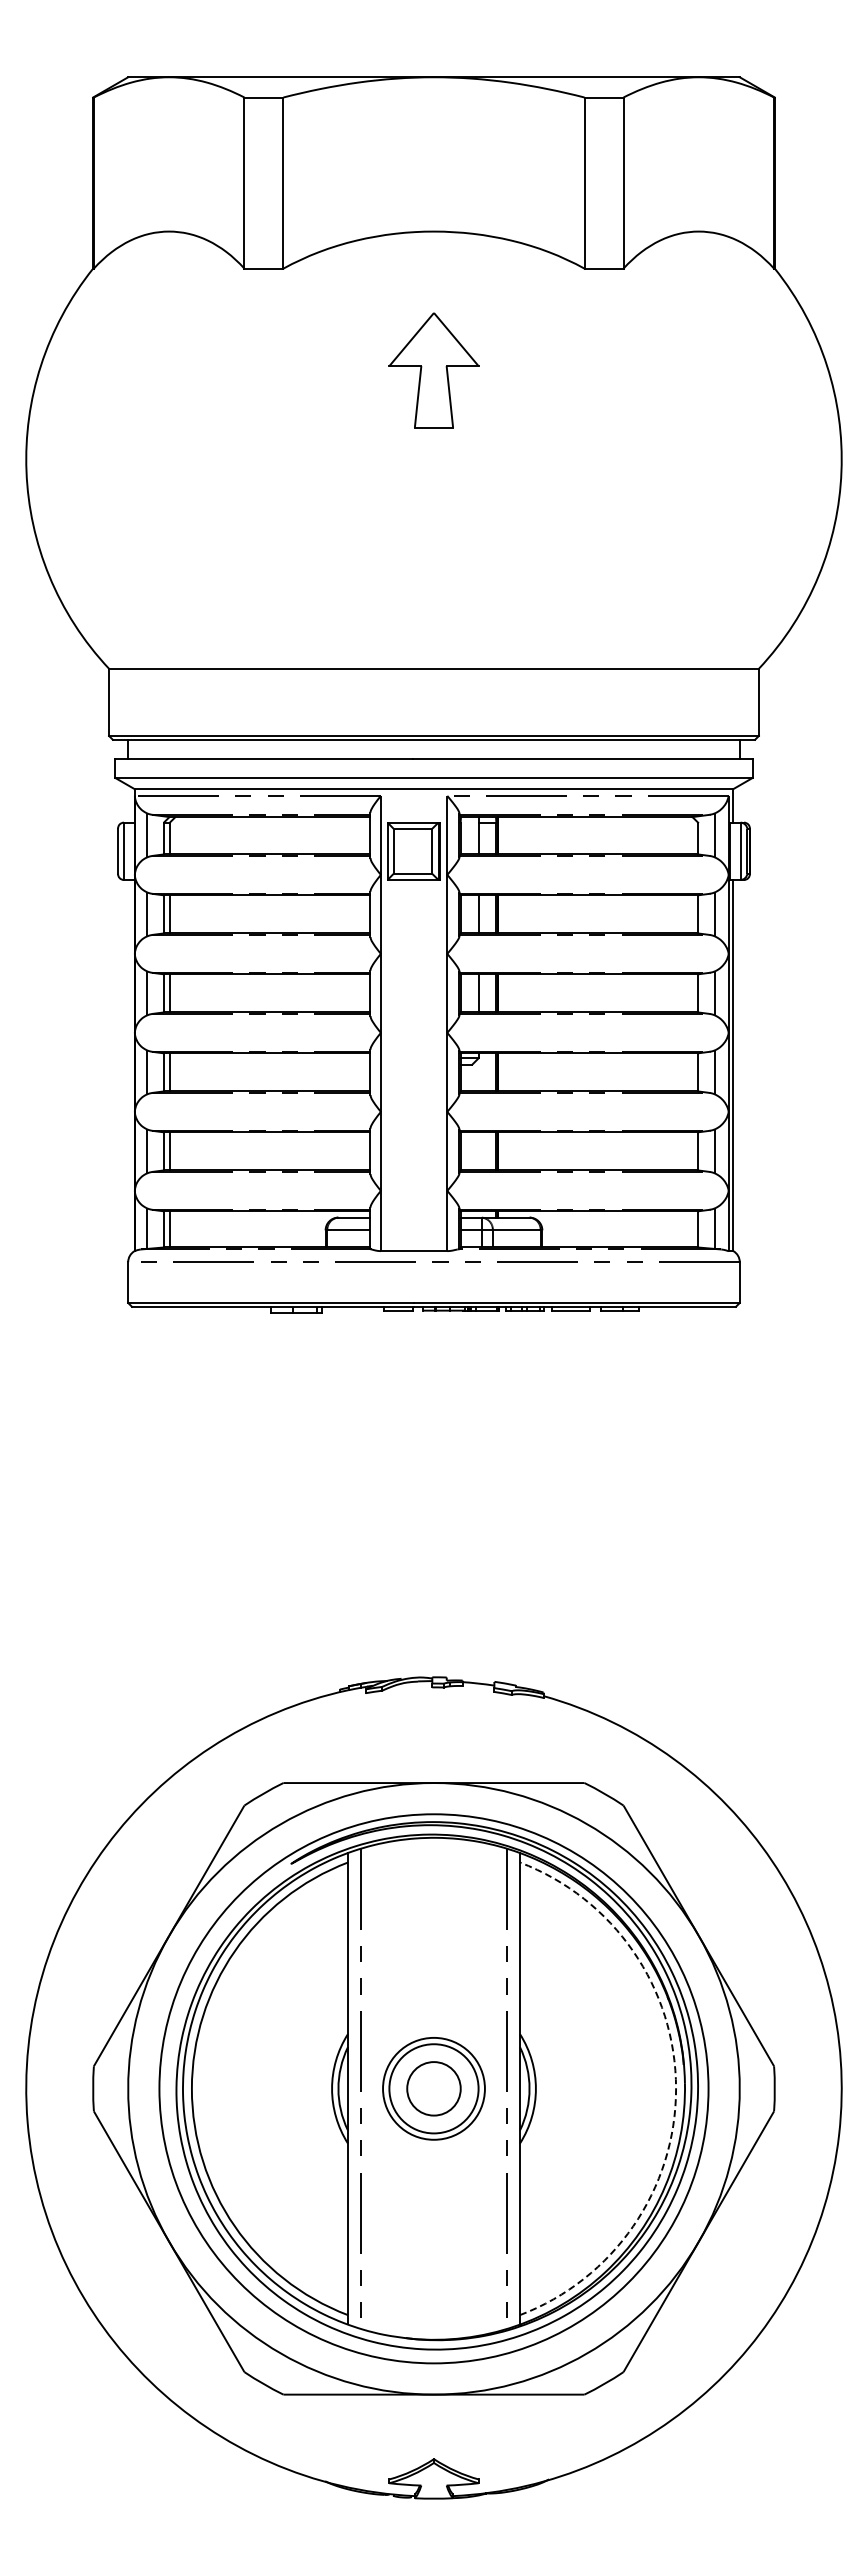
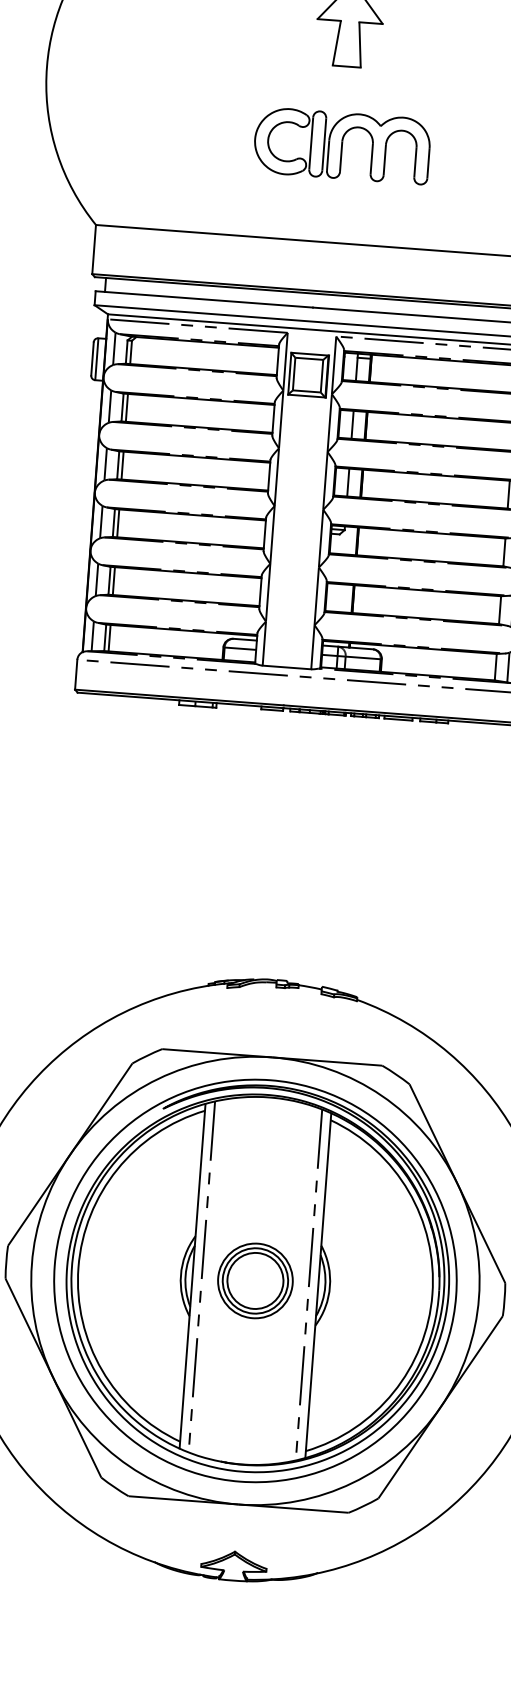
part: (435, 535) -> (341, 145), added
circle: (433, 2088) -> (255, 1280), size x1.43
arc: (676, 2088) -> (432, 1294), dashed -> solid

